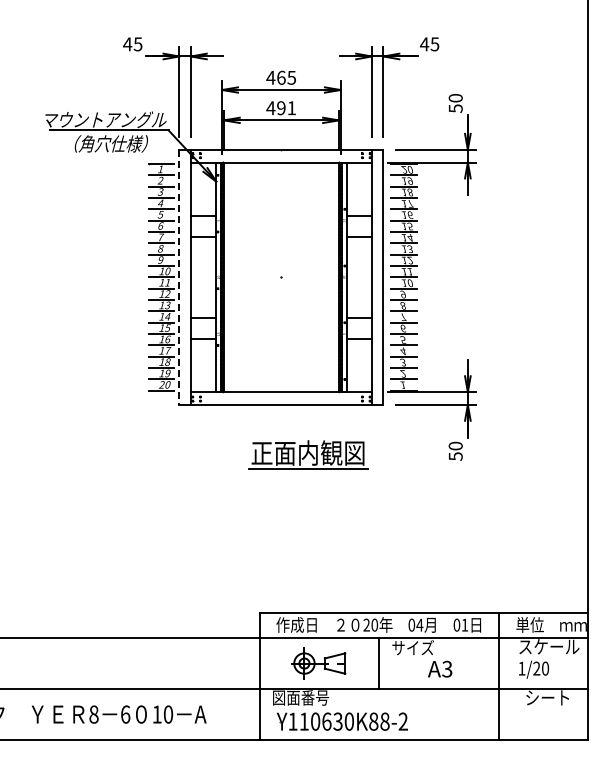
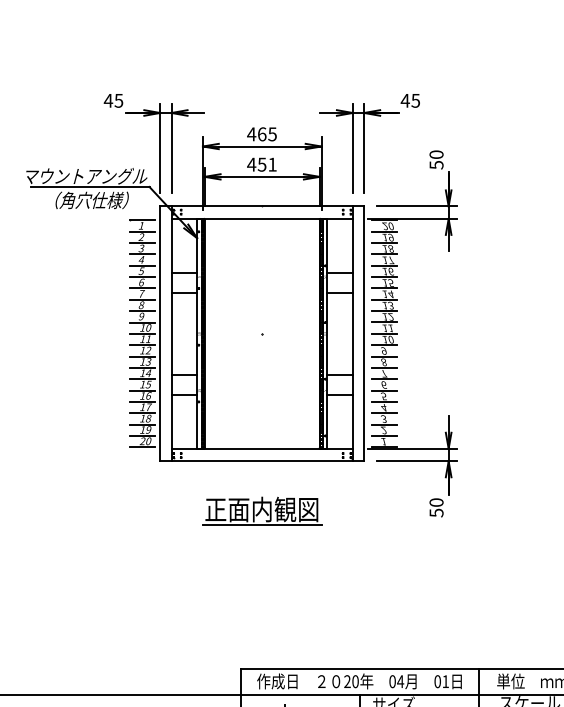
text: (281, 108) -> (262, 164), 491 -> 451
line: (179, 277) -> (160, 333), dashed -> solid
part: (308, 454) -> (262, 510), moved

